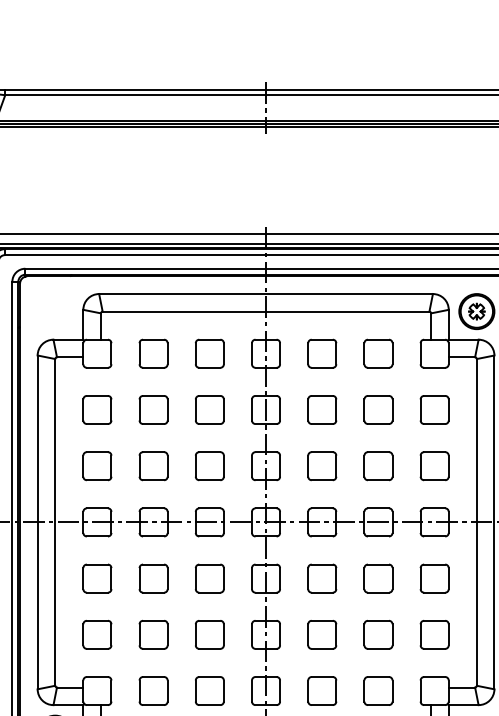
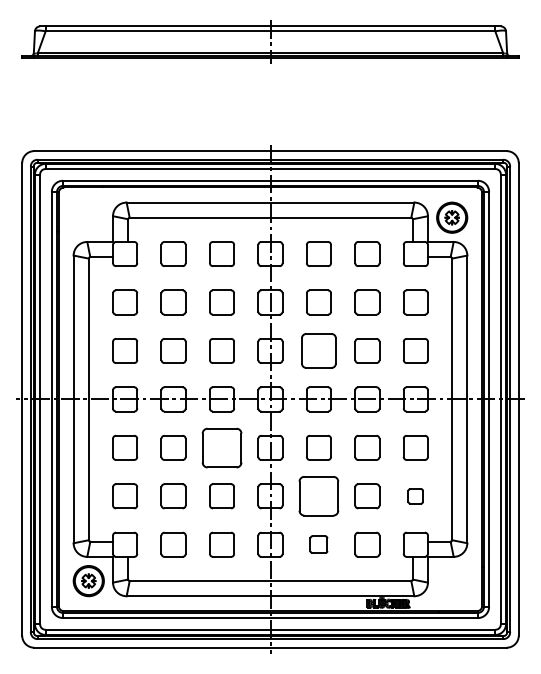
part: (321, 465) -> (318, 350), size x1.4
part: (209, 578) -> (221, 447), size x1.6
part: (321, 635) -> (318, 496), size x1.6
part: (434, 635) -> (415, 496), size x0.6
part: (321, 690) -> (318, 544), size x0.7

